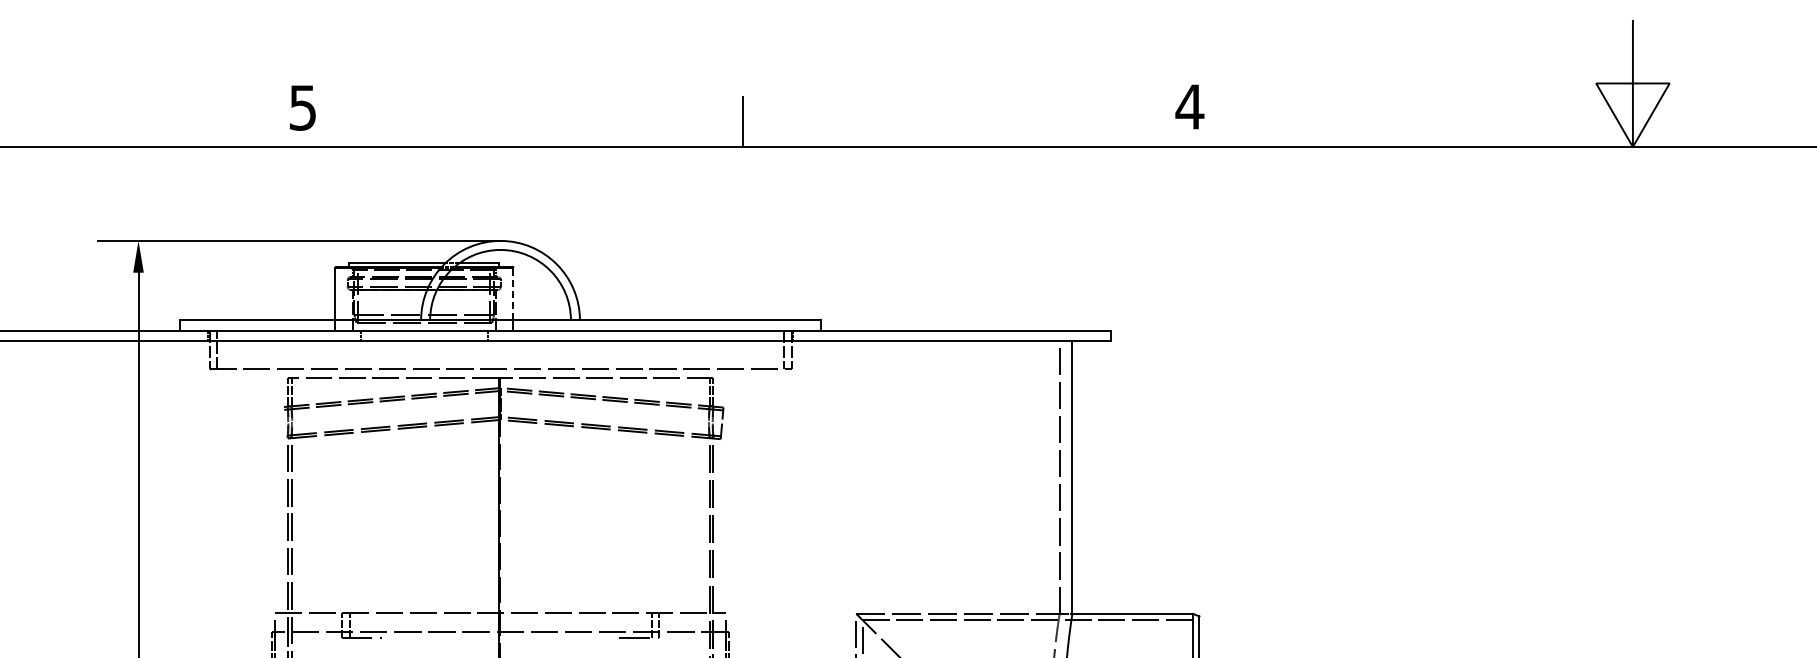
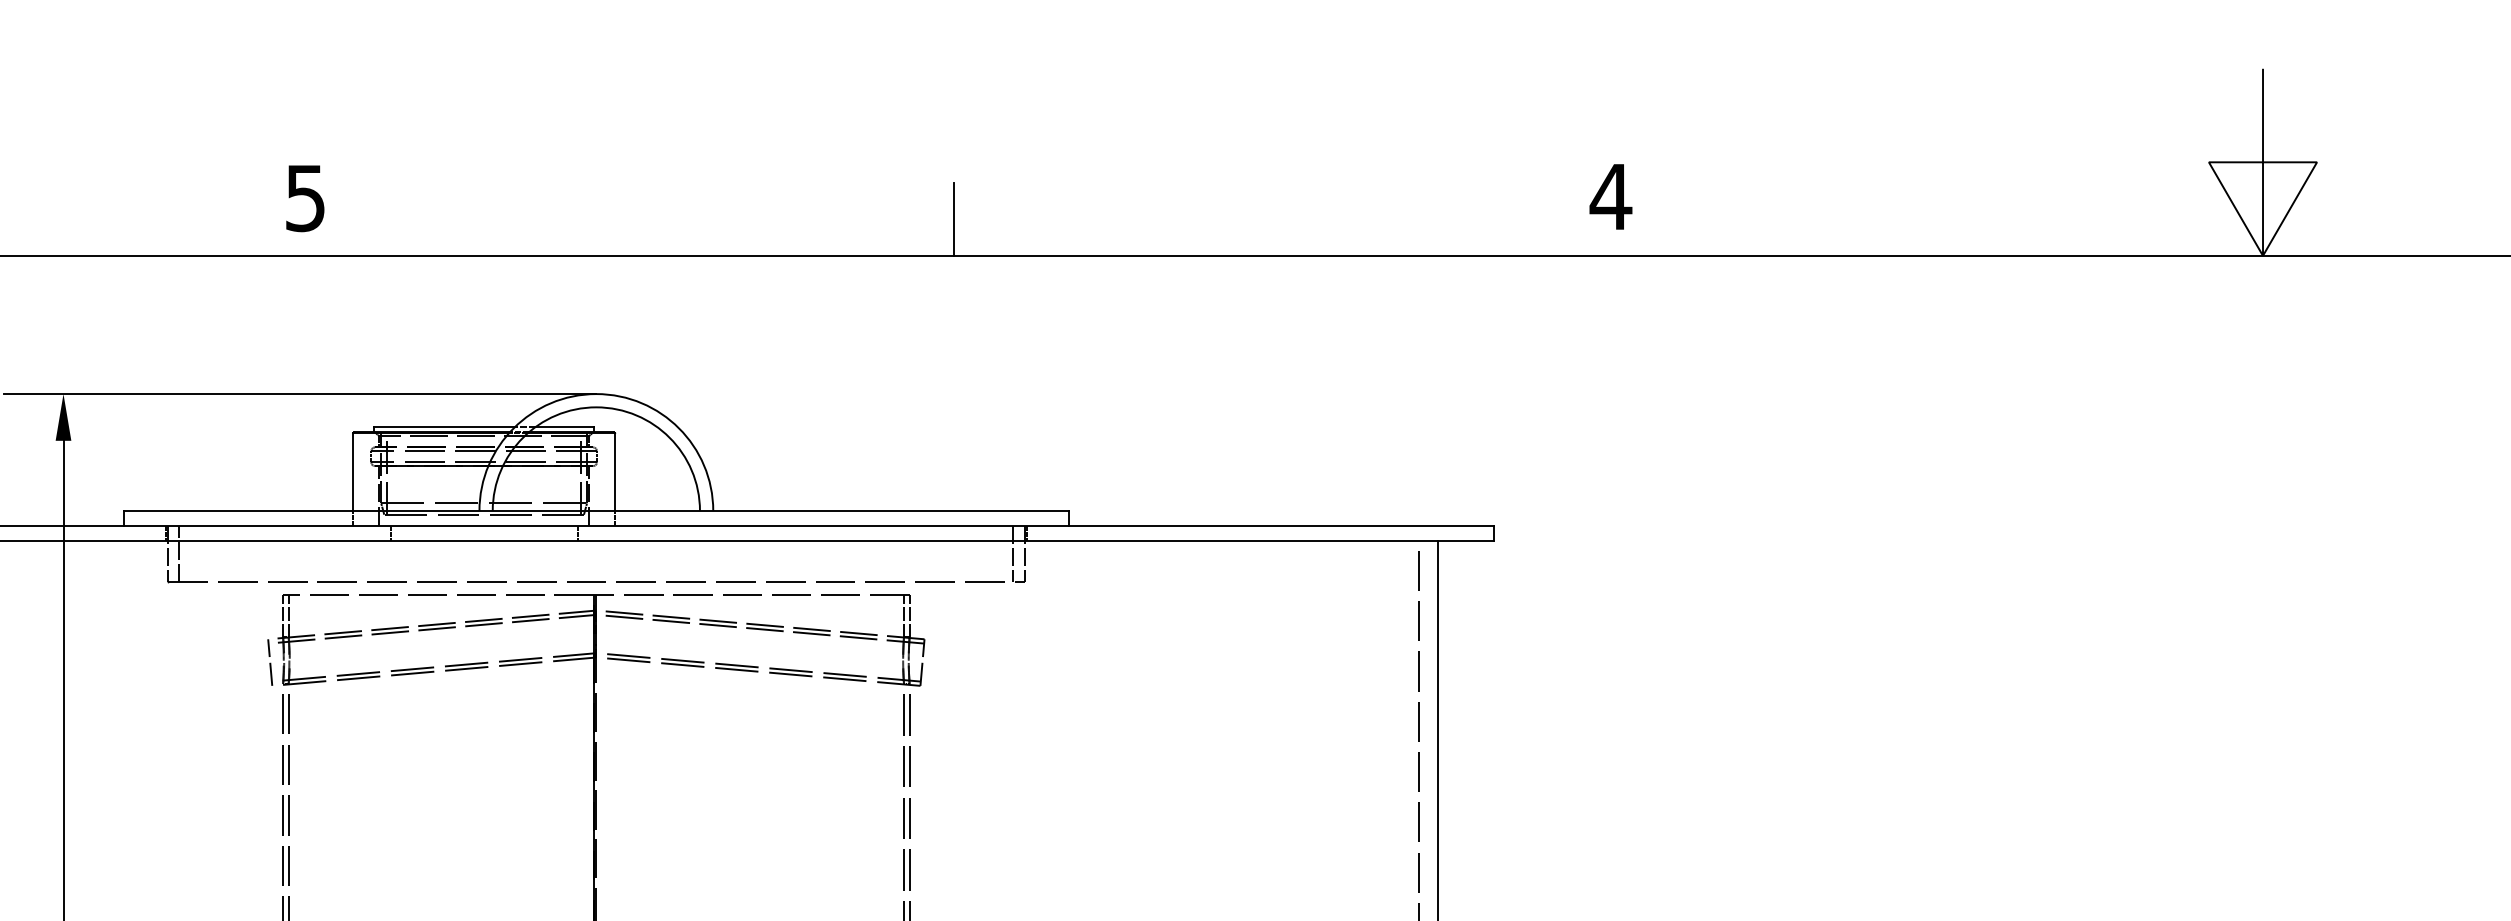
line: (513, 293) -> (615, 471), dashed -> solid
line: (278, 423) -> (269, 662), added

